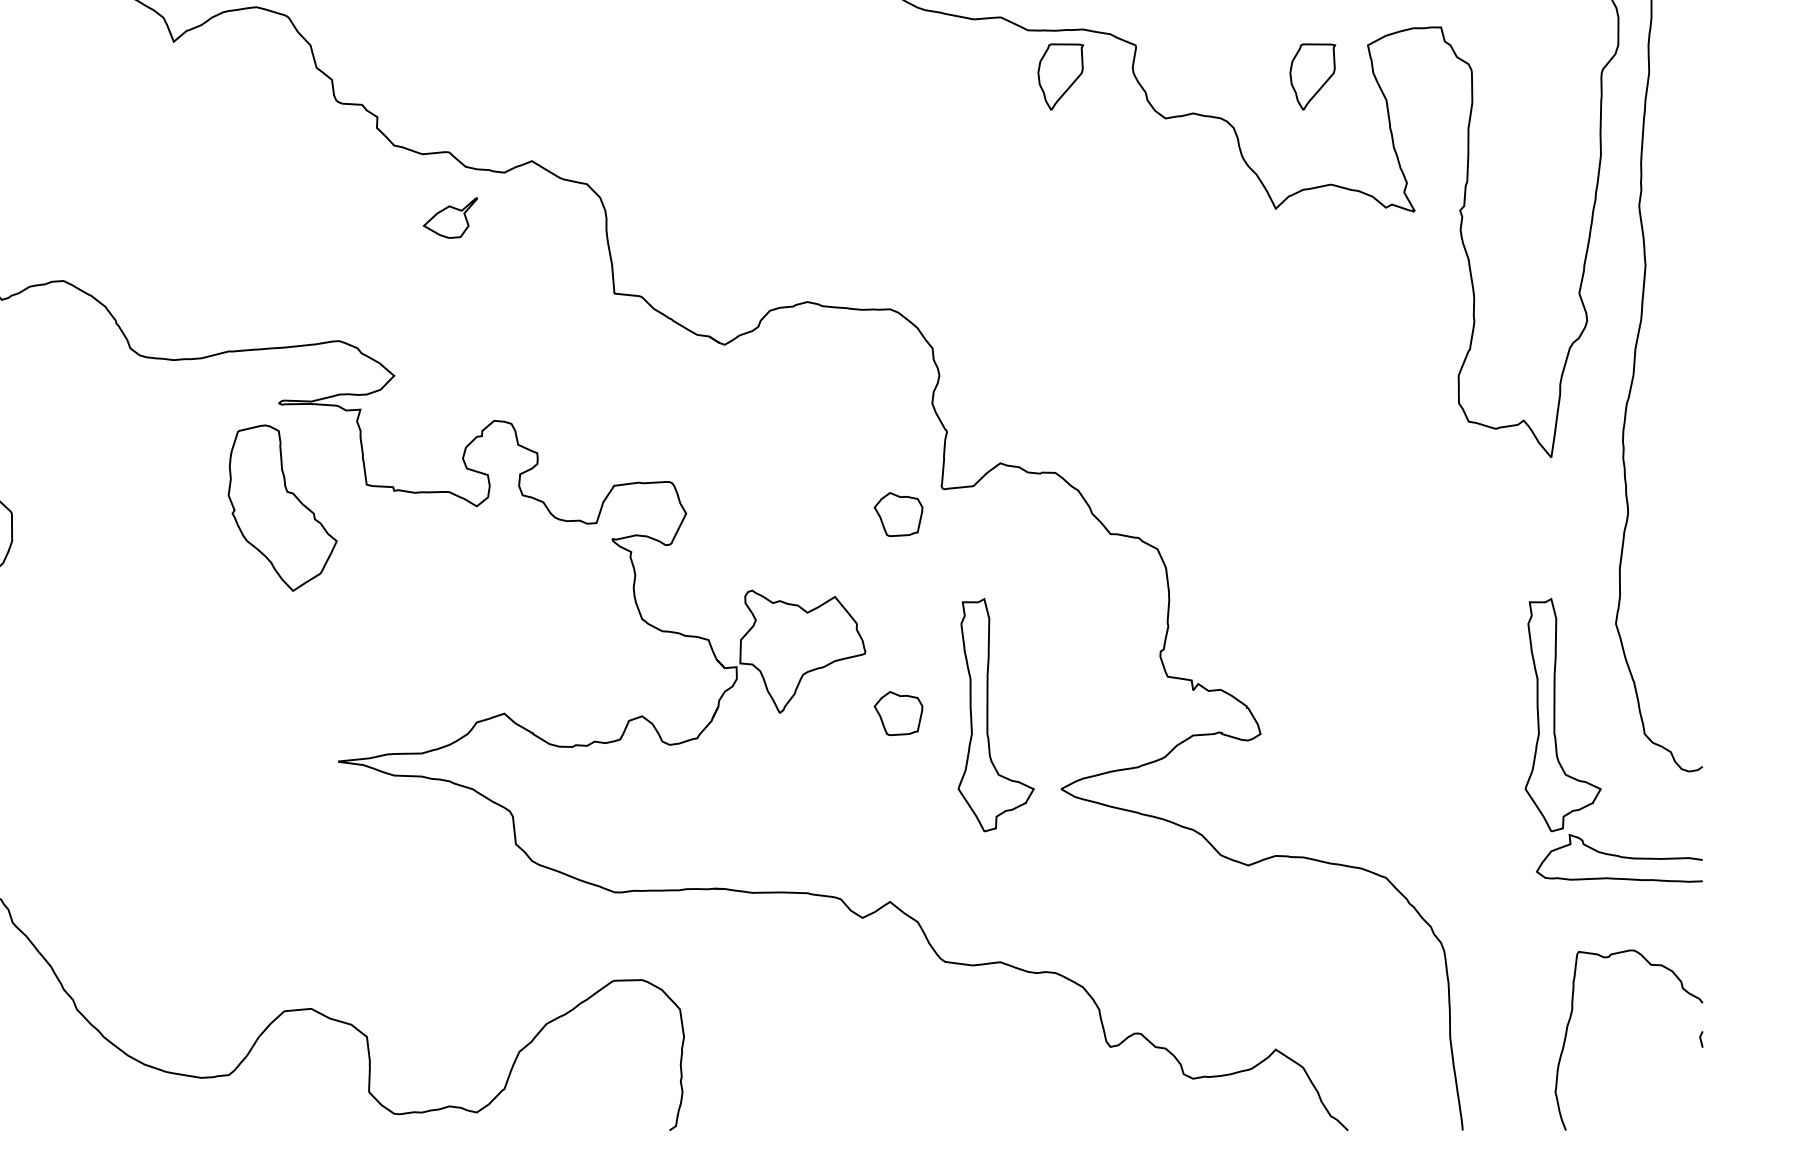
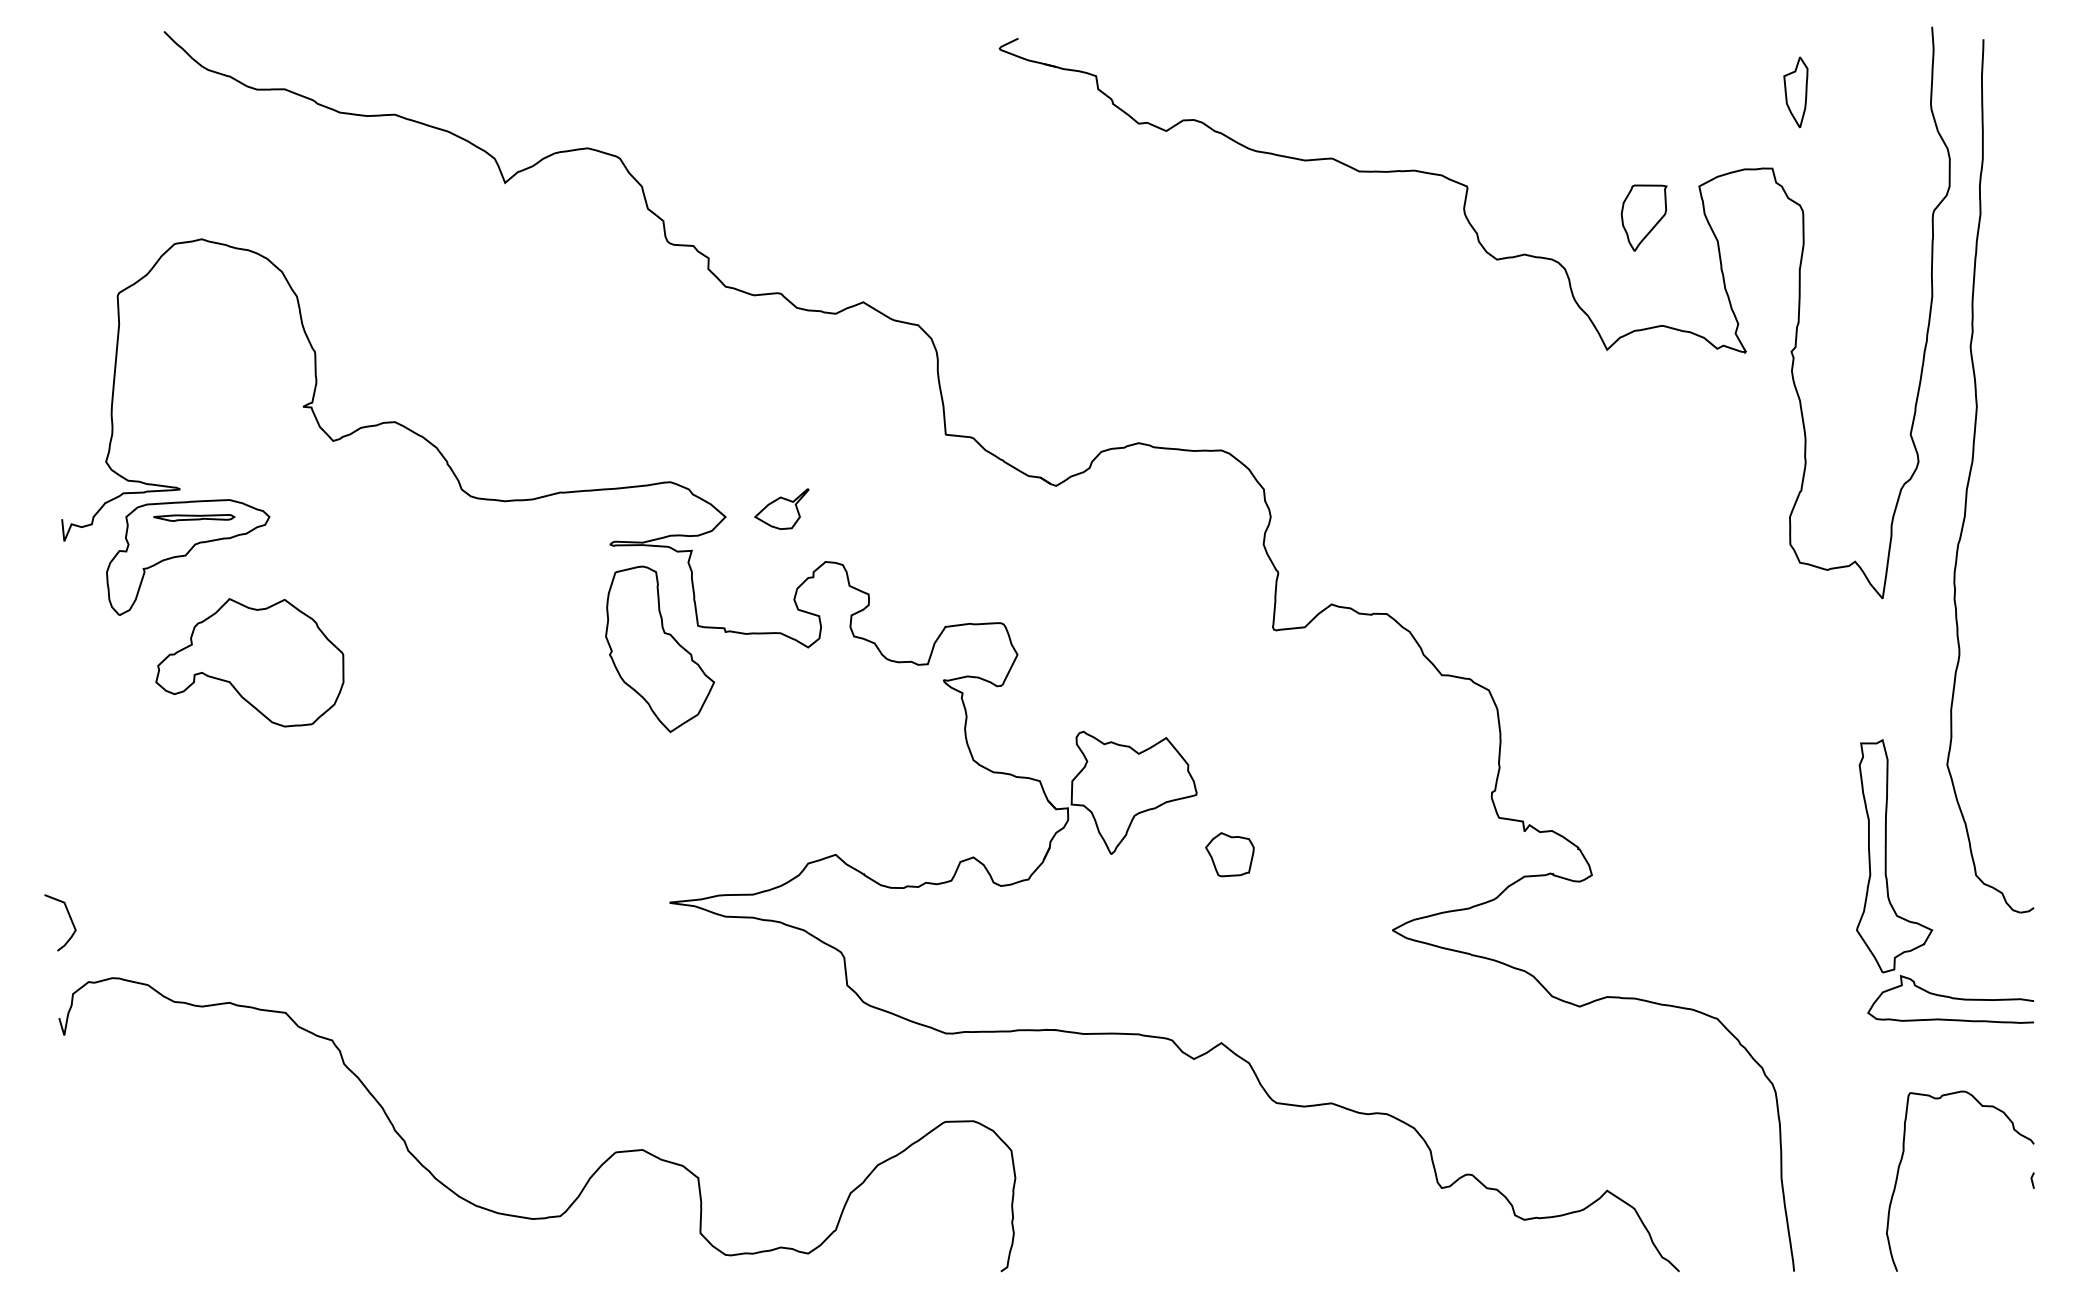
part: (1060, 76) -> (1391, 217), removed
part: (450, 217) -> (781, 508), moved
part: (283, 508) -> (660, 649), moved
part: (898, 514) -> (1229, 655), removed
part: (988, 715) -> (1319, 856), removed

